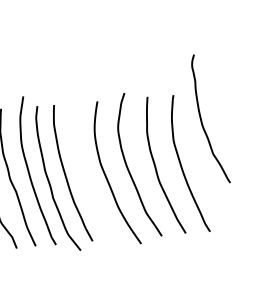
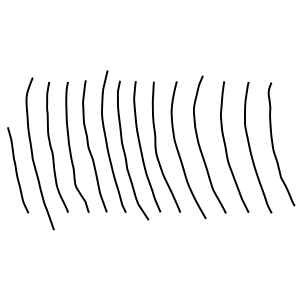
curve: (202, 119) -> (273, 144), moved
curve: (82, 172) -> (156, 146), added

